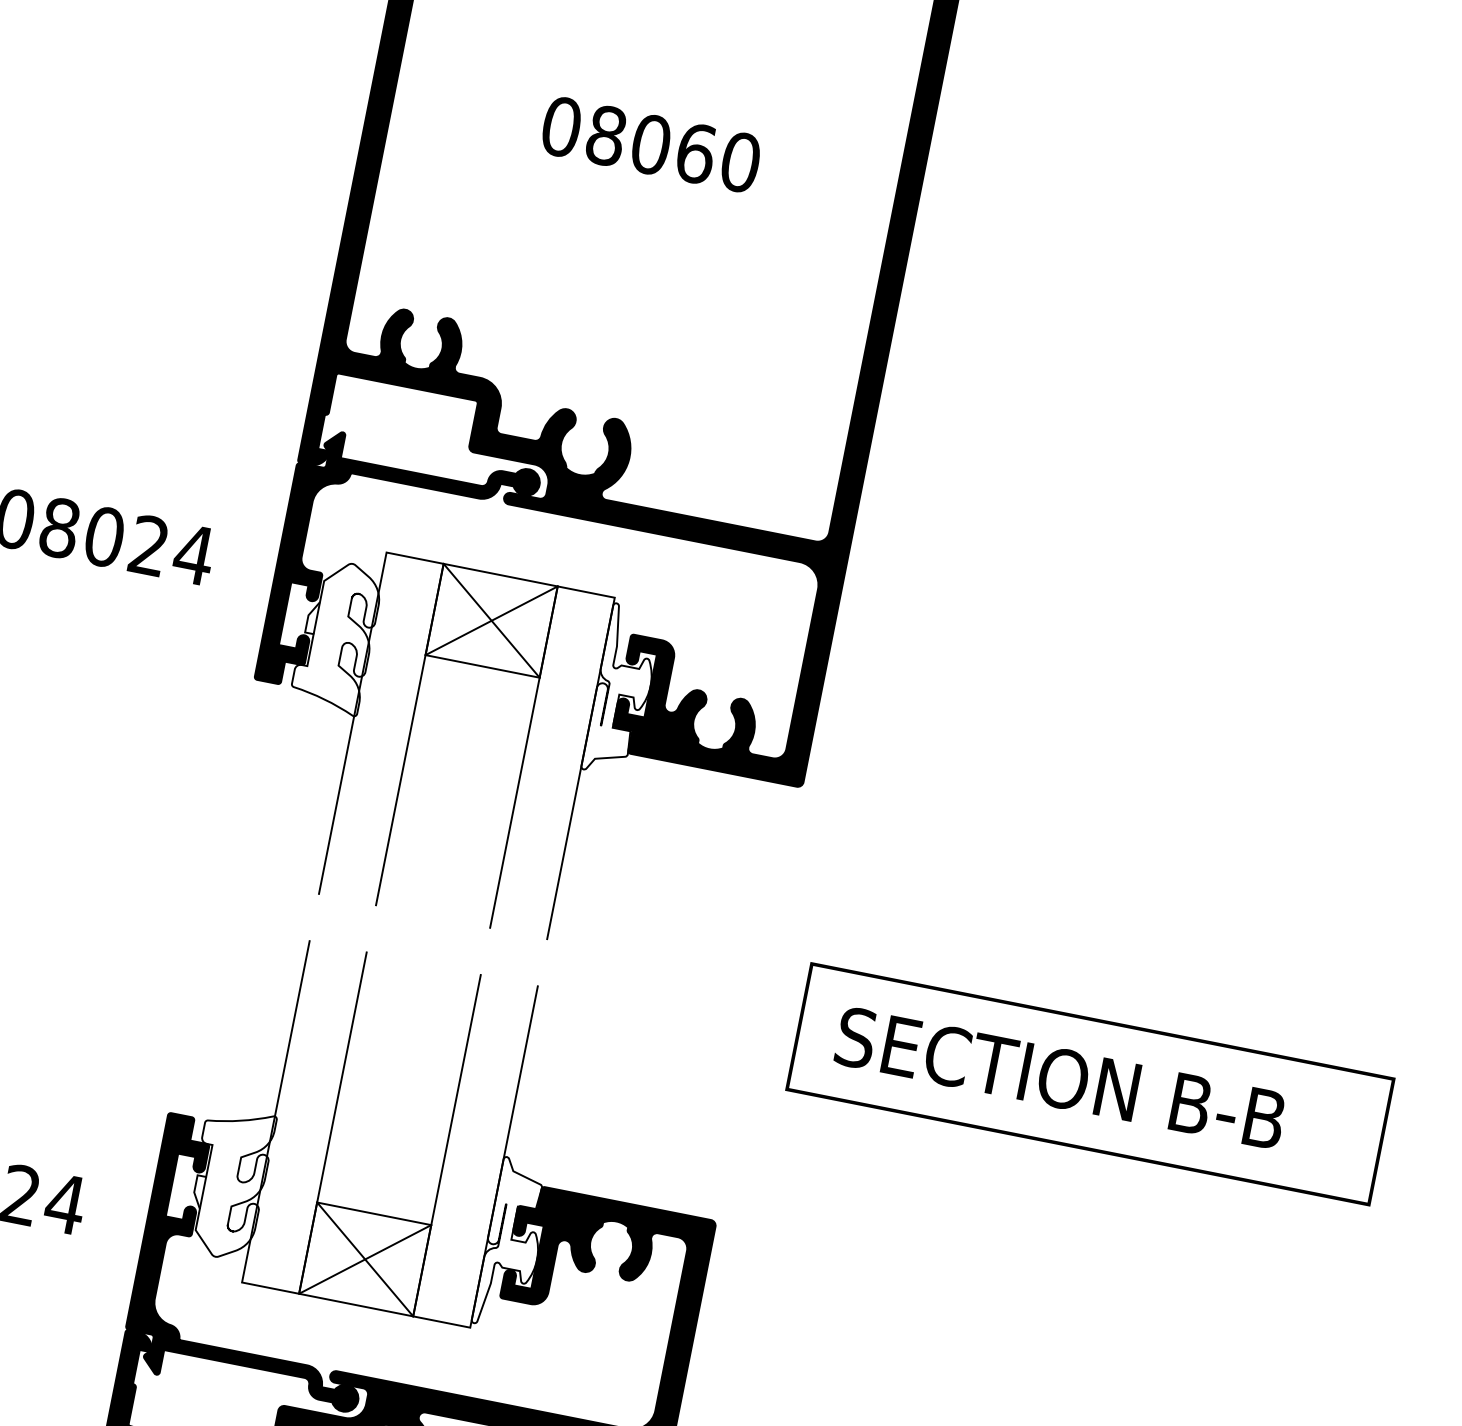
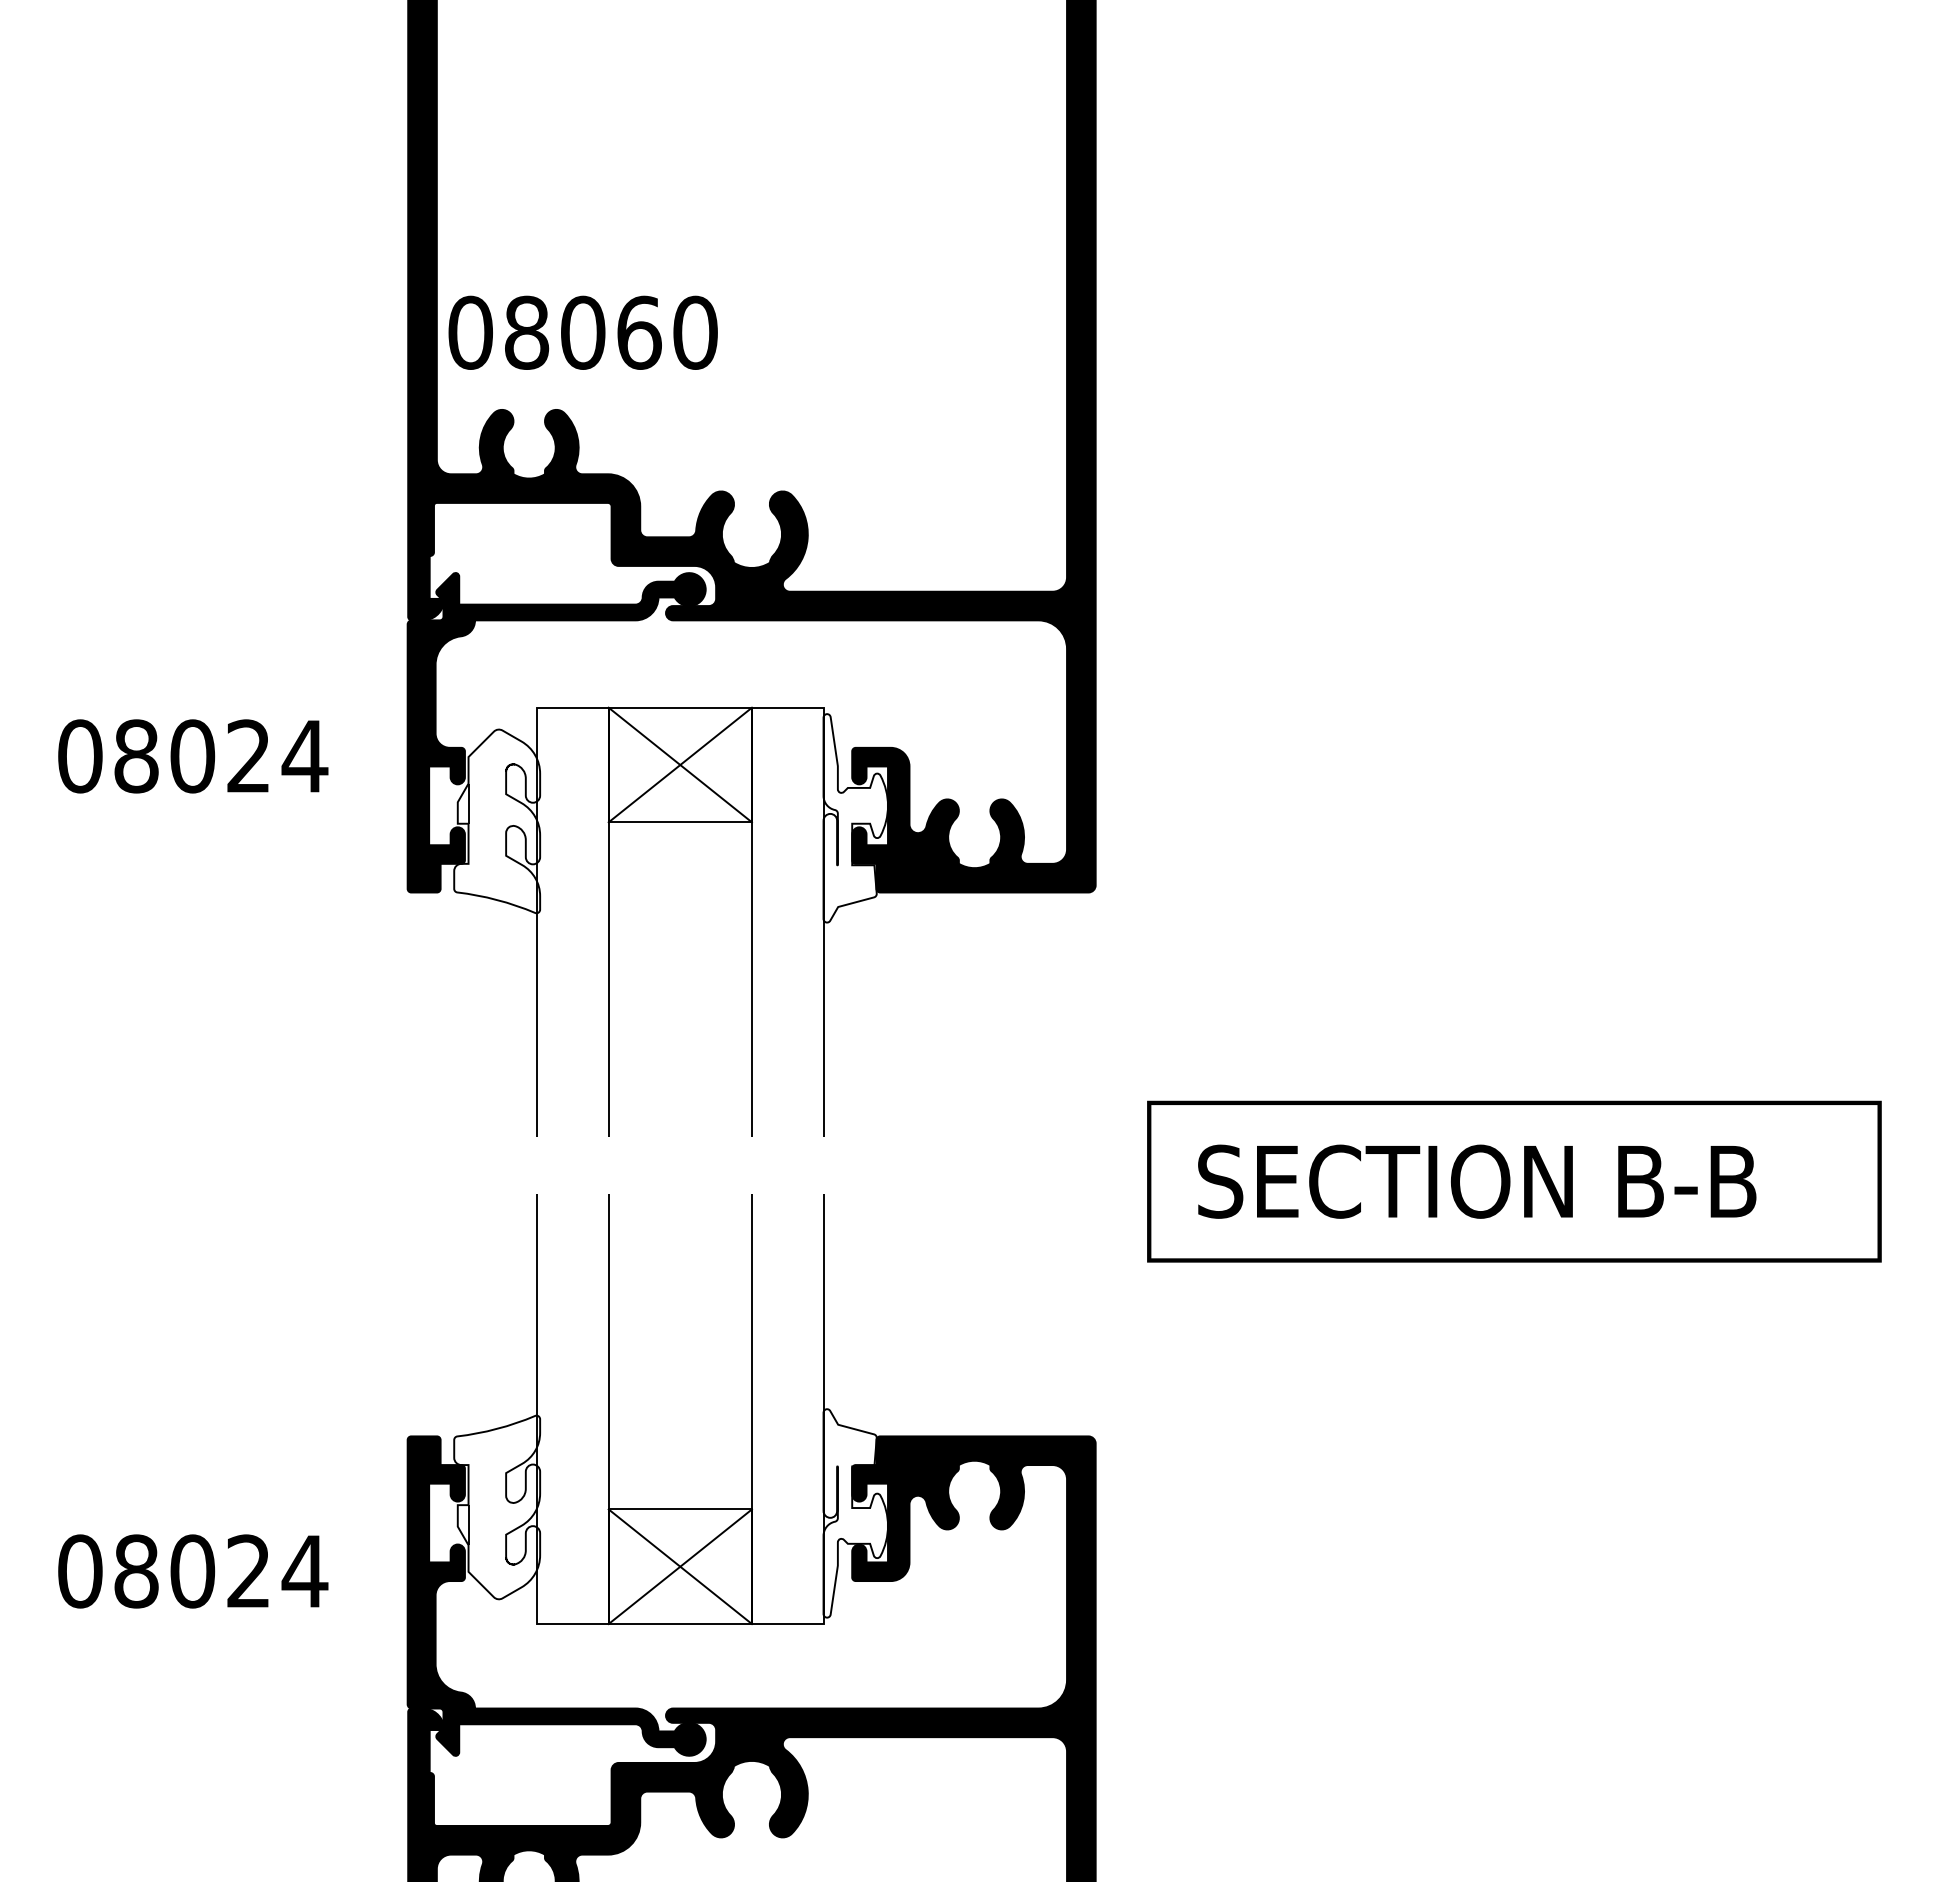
text: (650, 144) -> (582, 332), moved

